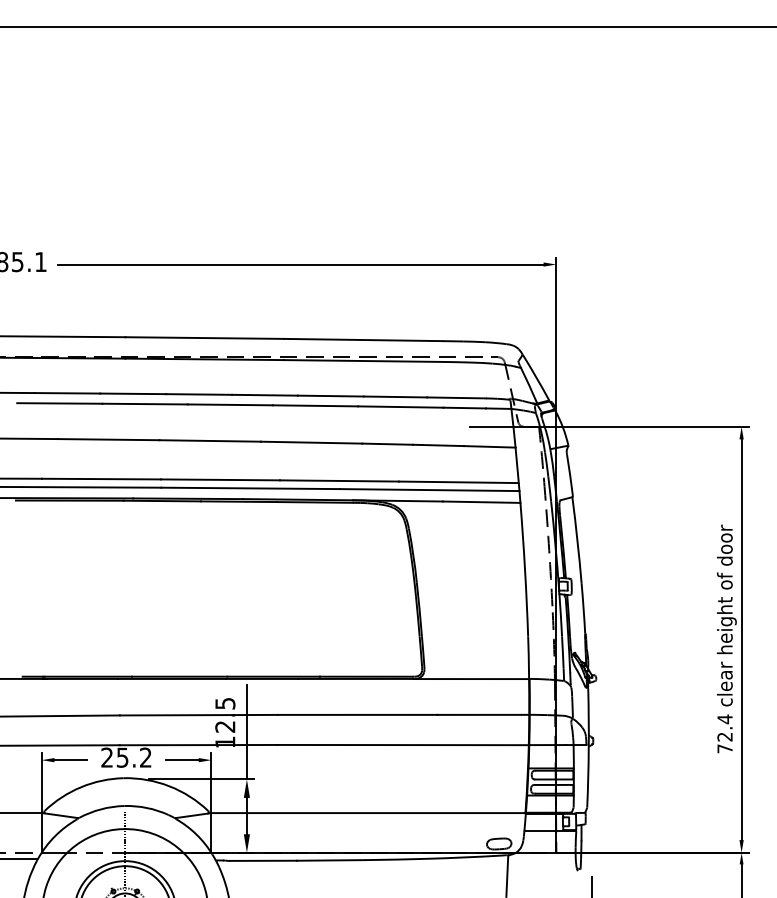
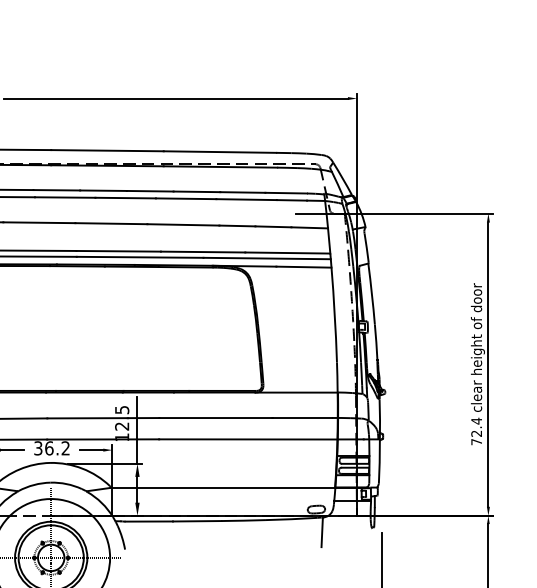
text: (114, 757) -> (43, 448), 25.2 -> 36.2

